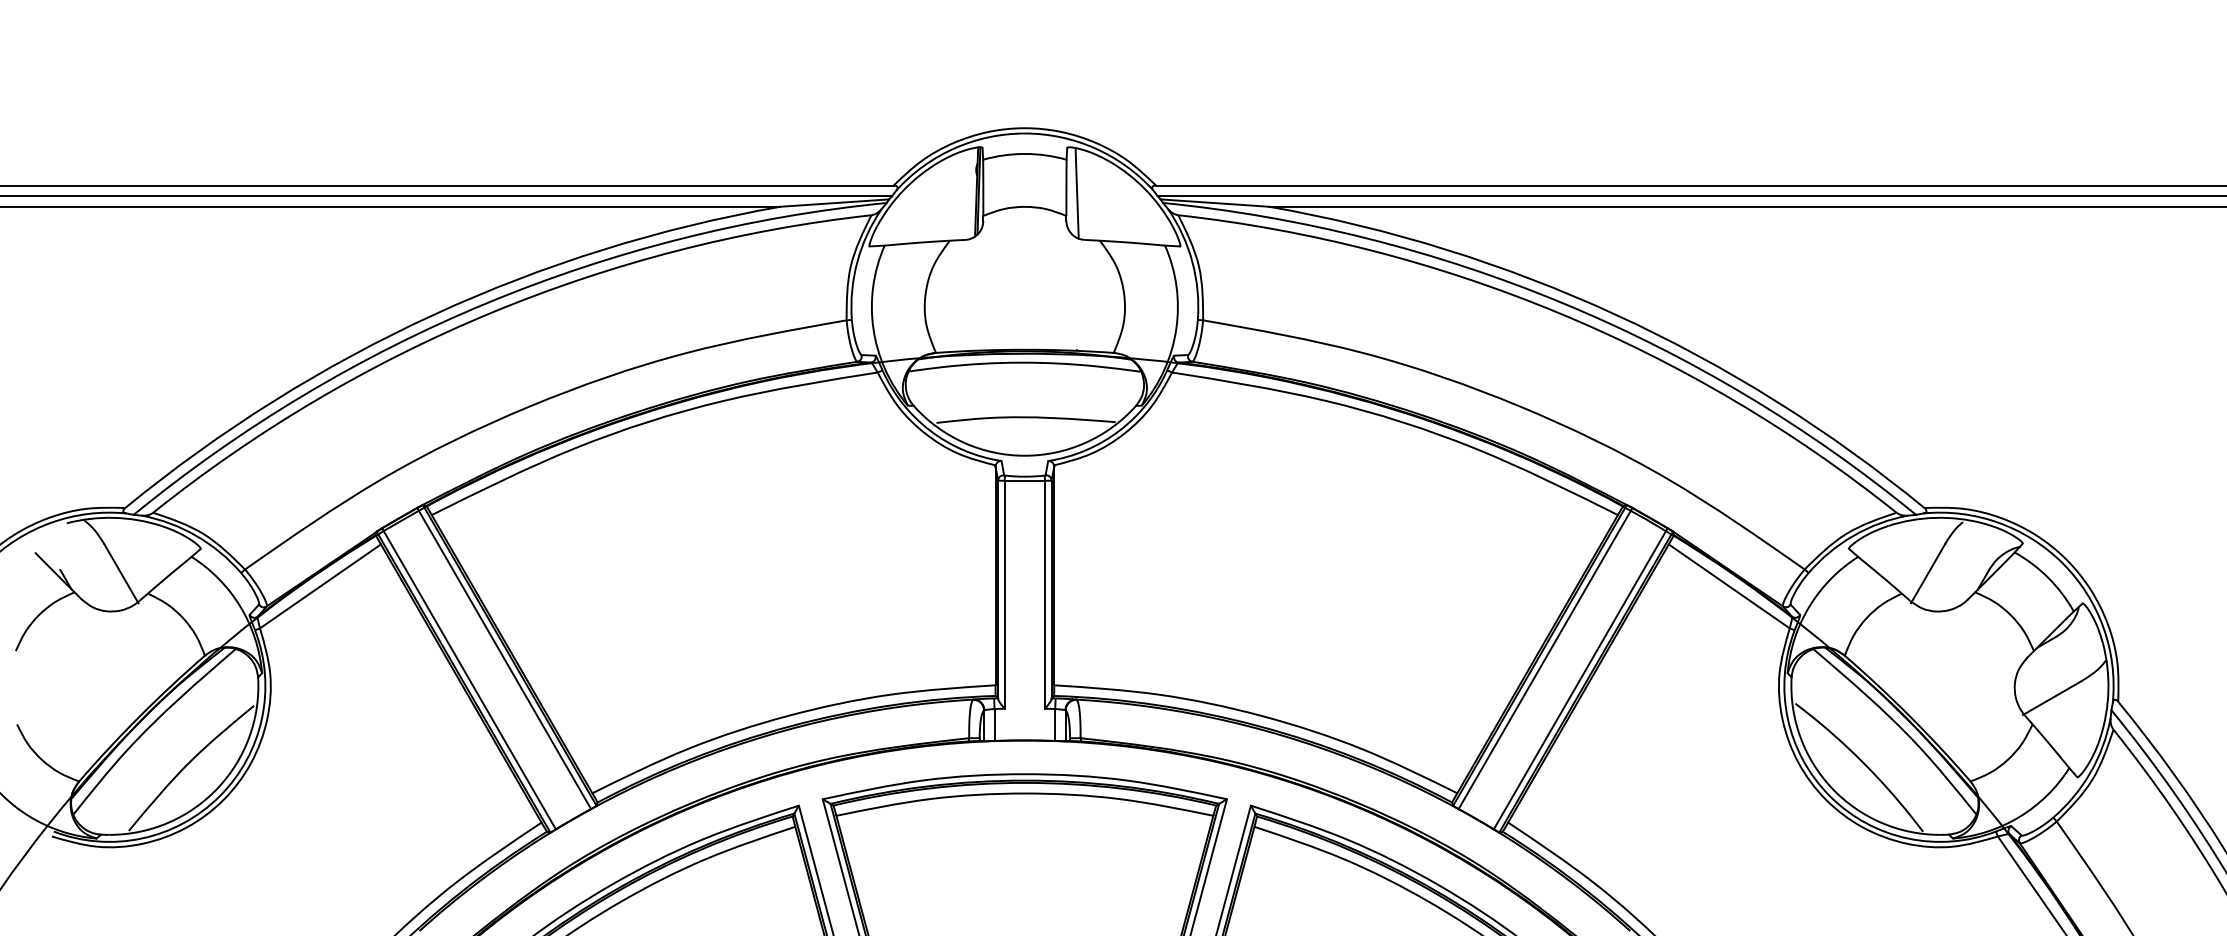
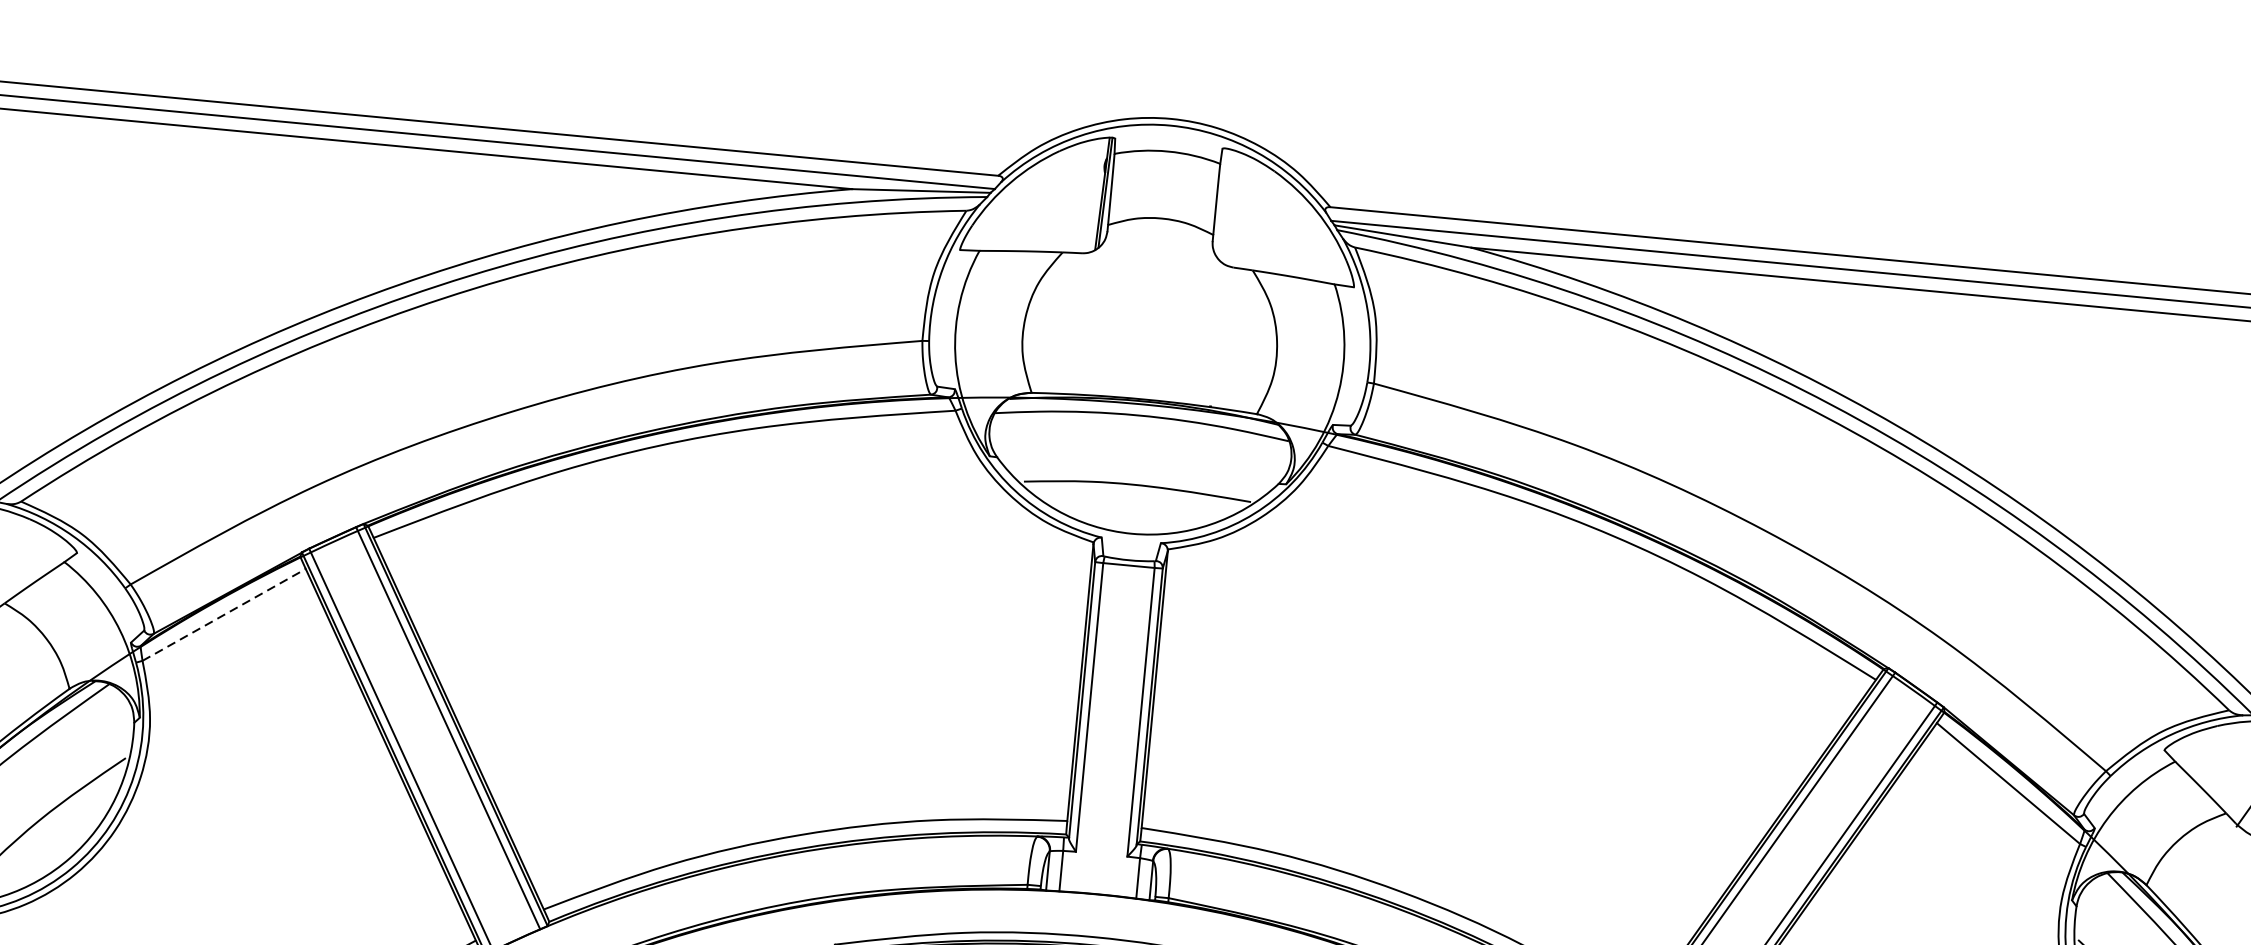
line: (1076, 193) -> (1228, 207), removed
line: (320, 586) -> (224, 615), solid -> dashed

